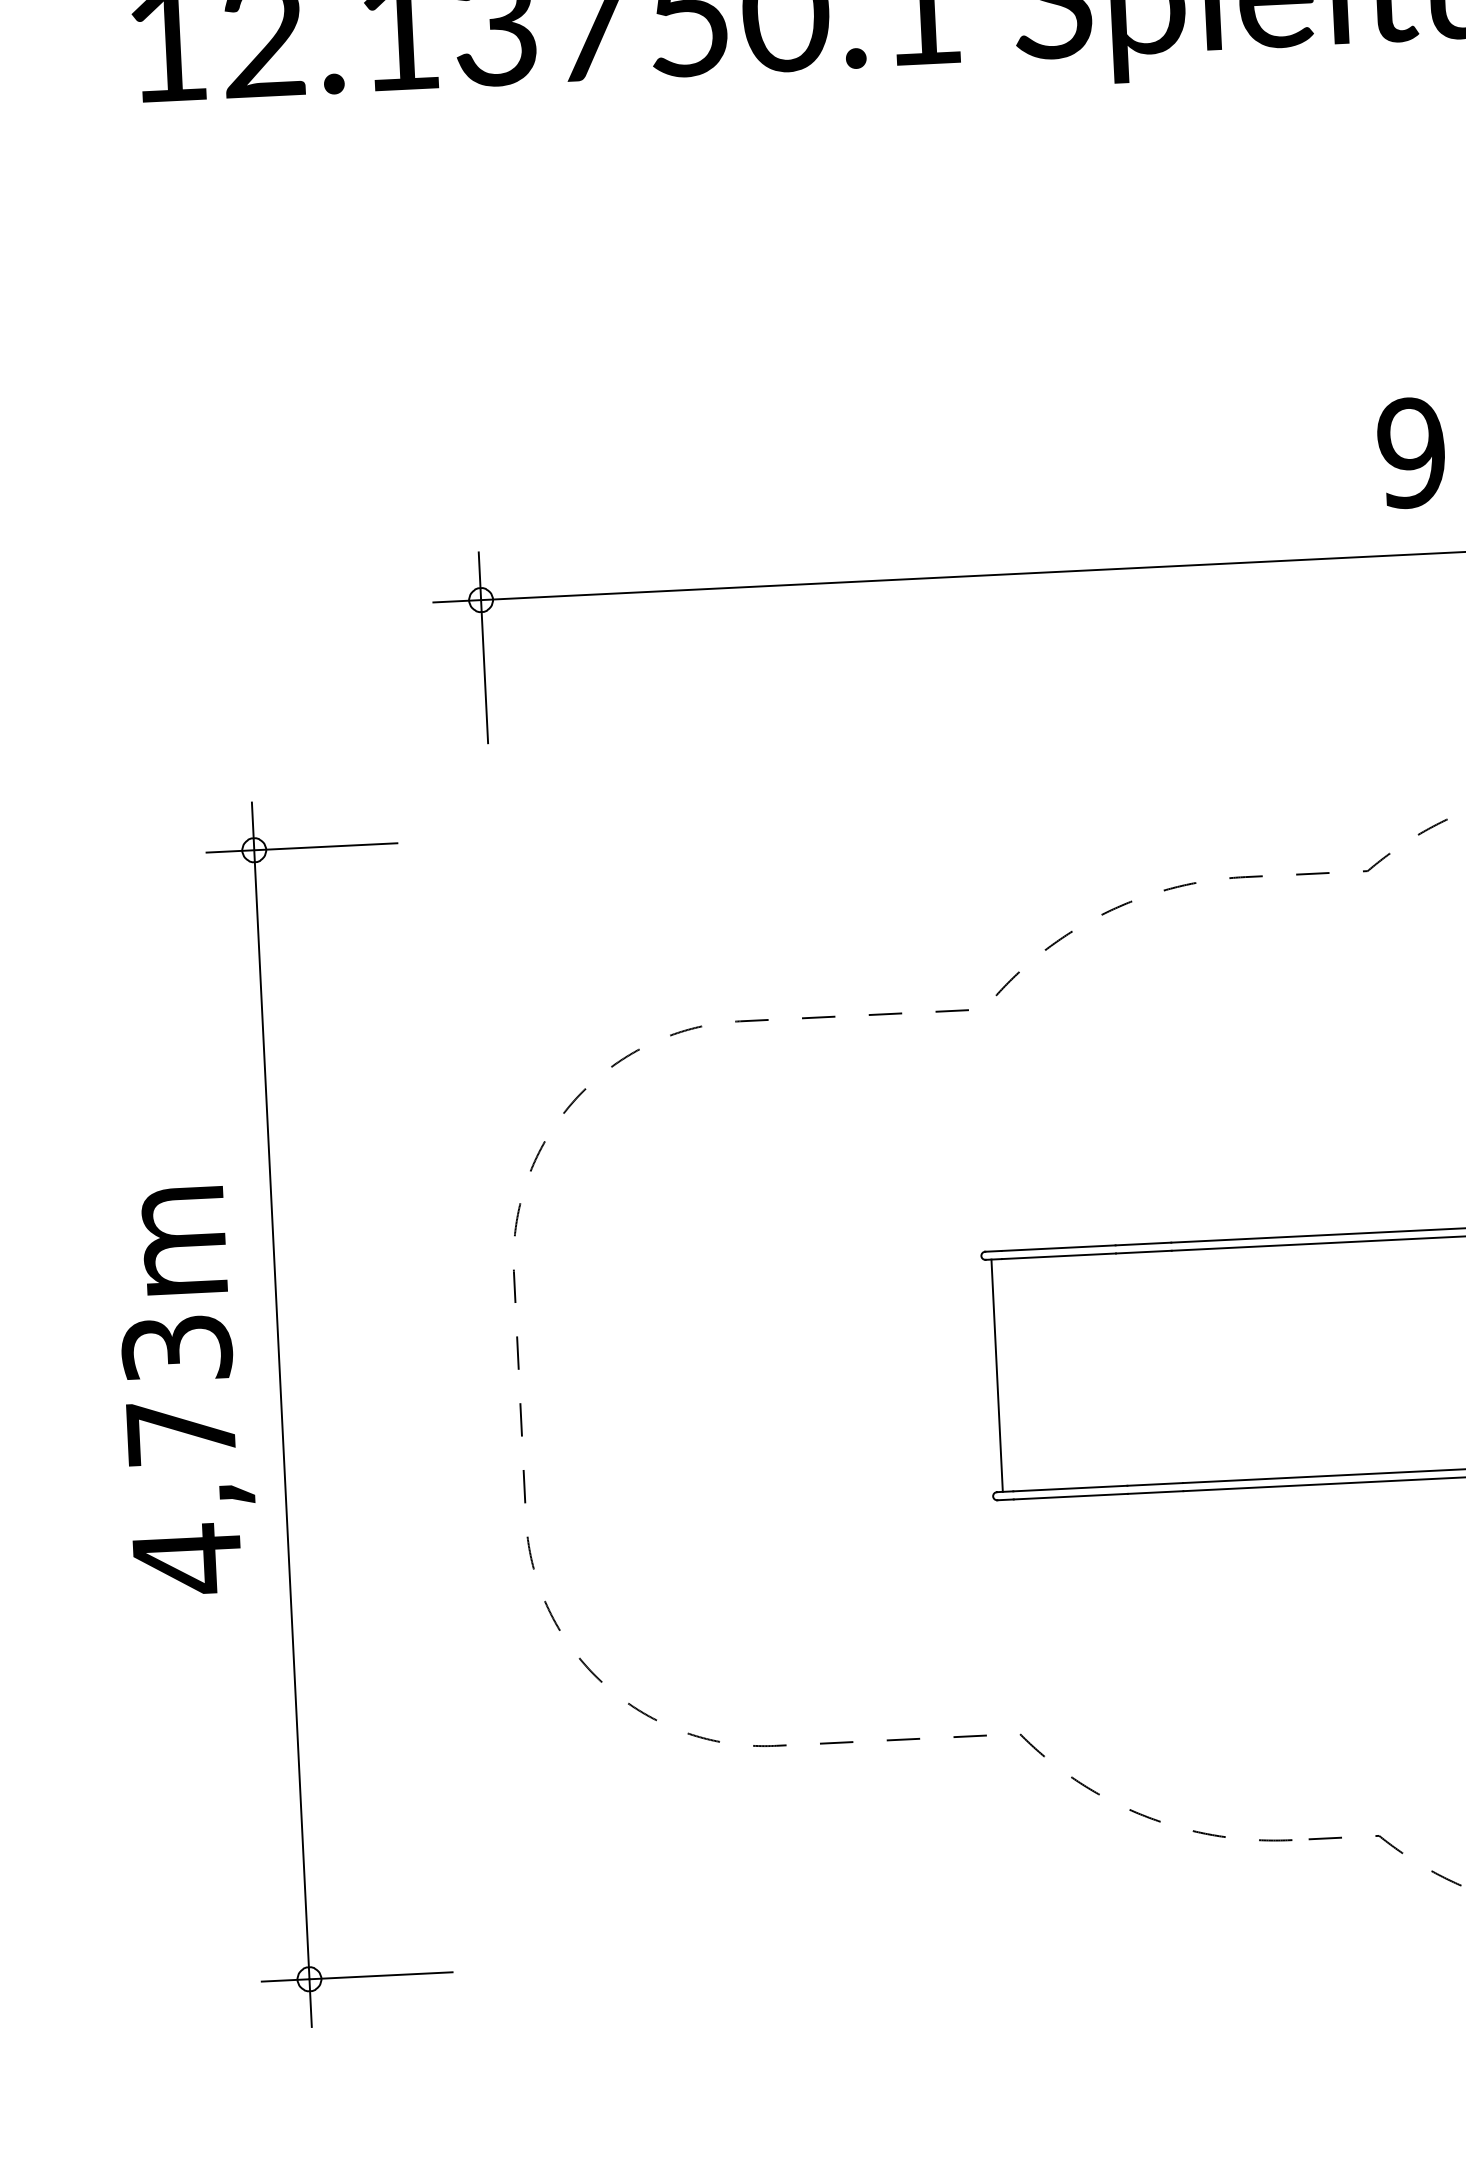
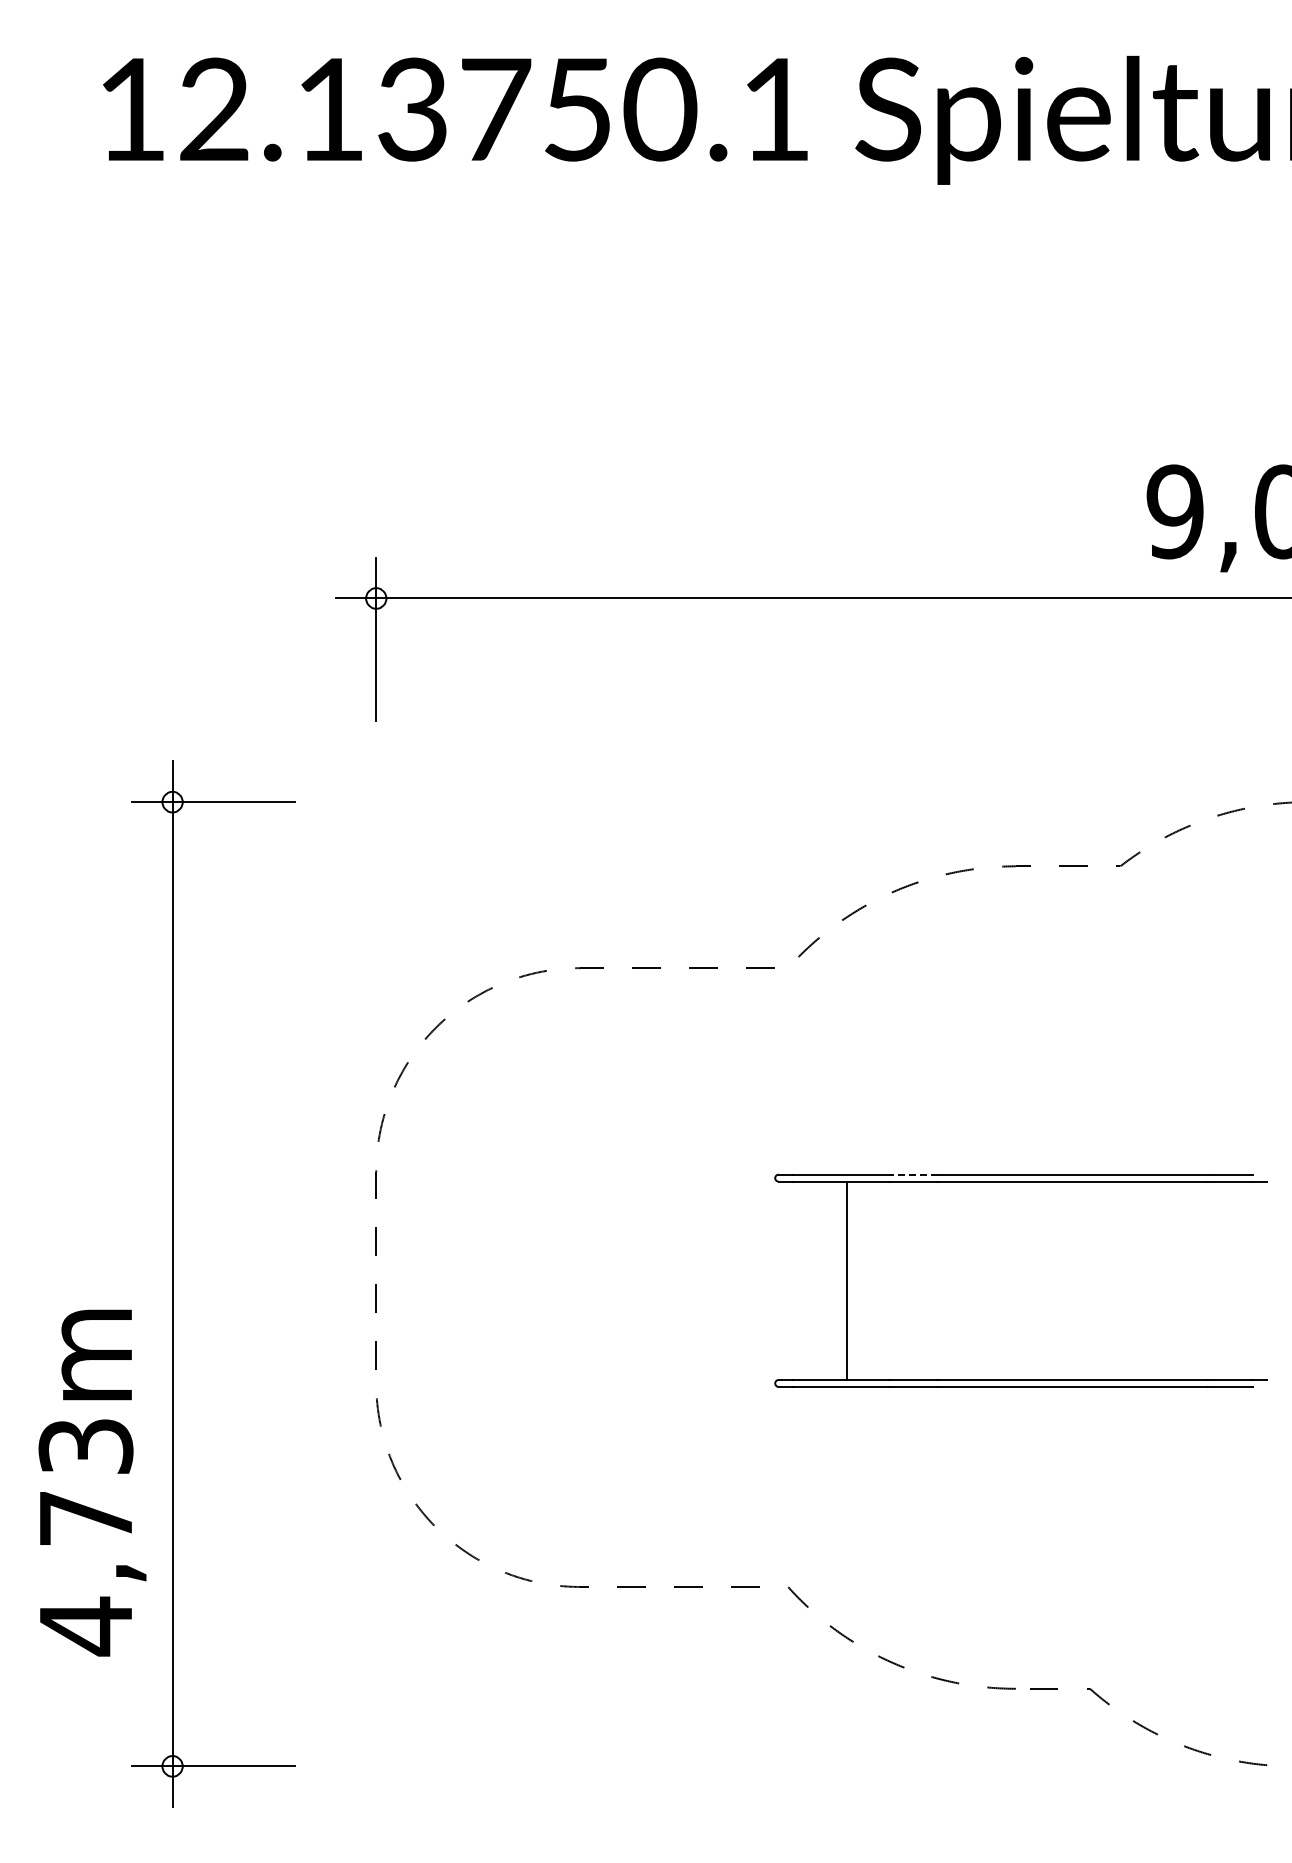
line: (1143, 1243) -> (913, 1174), solid -> dashed
line: (996, 1375) -> (846, 1280), moved
text: (186, 1390) -> (92, 1482), moved

